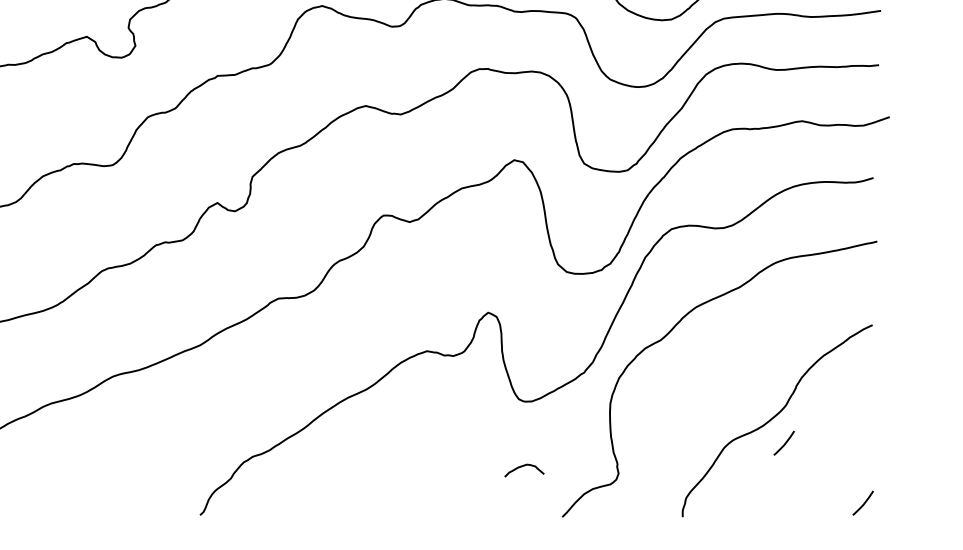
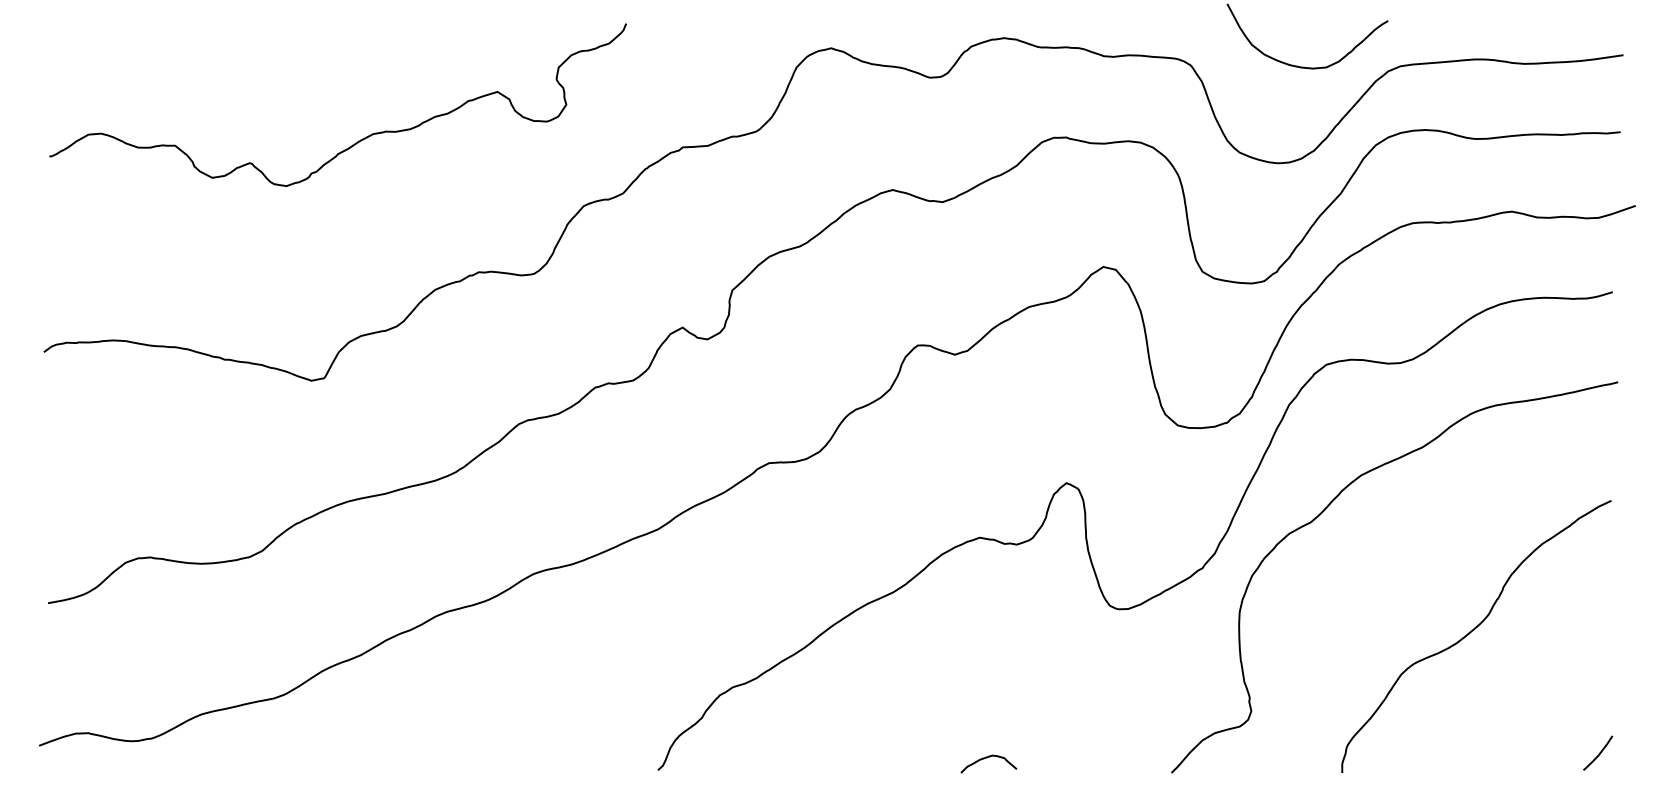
curve: (785, 442) -> (1487, 667), removed
curve: (523, 466) -> (987, 758), moved

